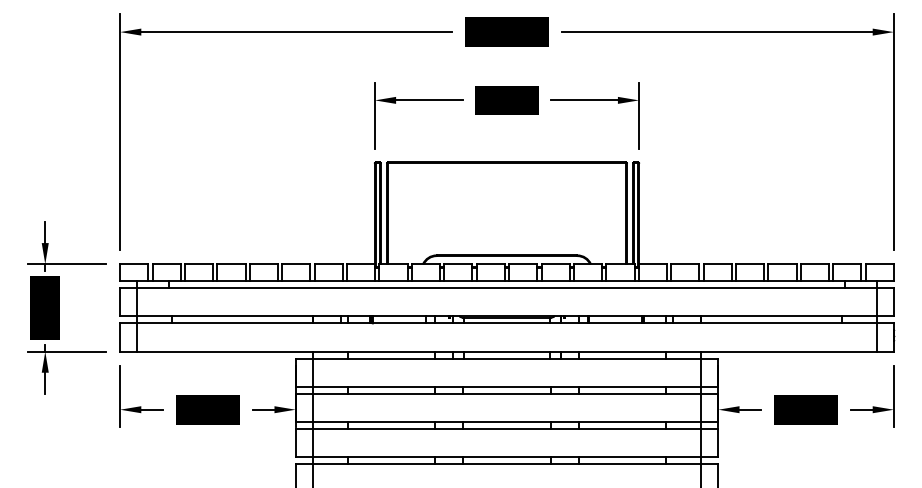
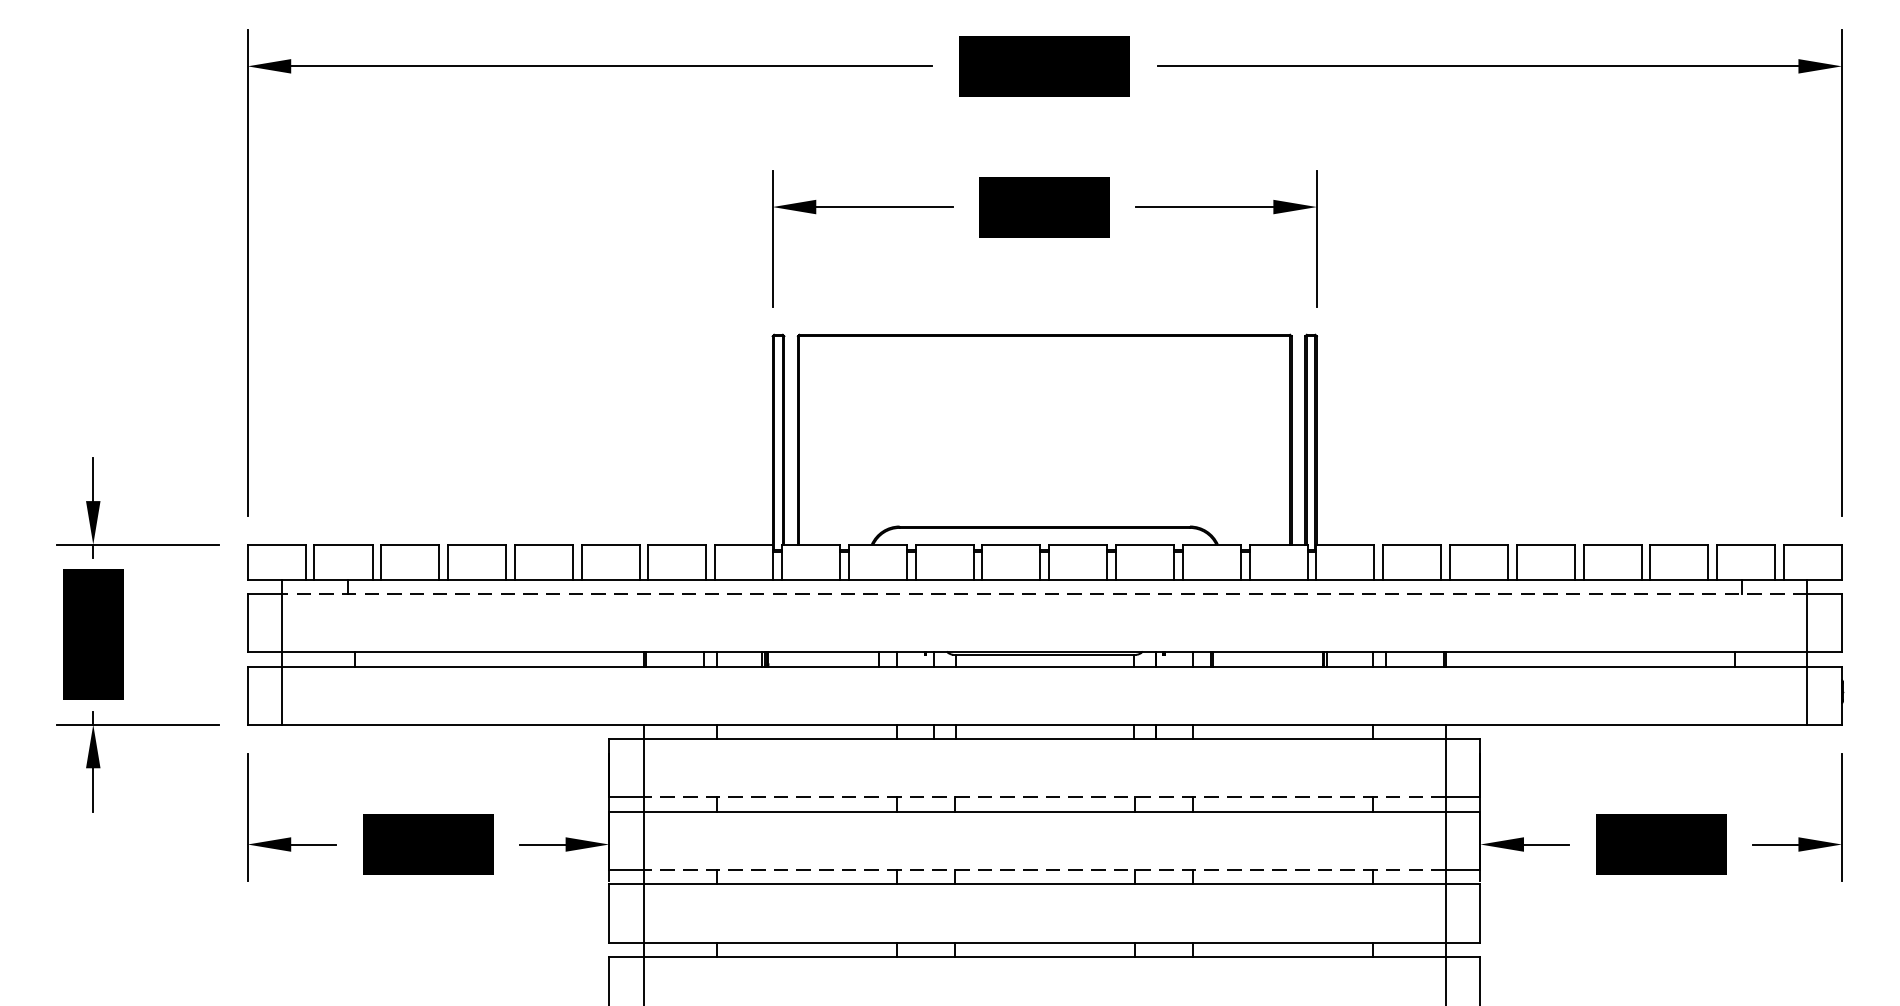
line: (507, 288) -> (1045, 594), solid -> dashed
line: (506, 386) -> (1043, 796), solid -> dashed
line: (506, 422) -> (1043, 870), solid -> dashed

